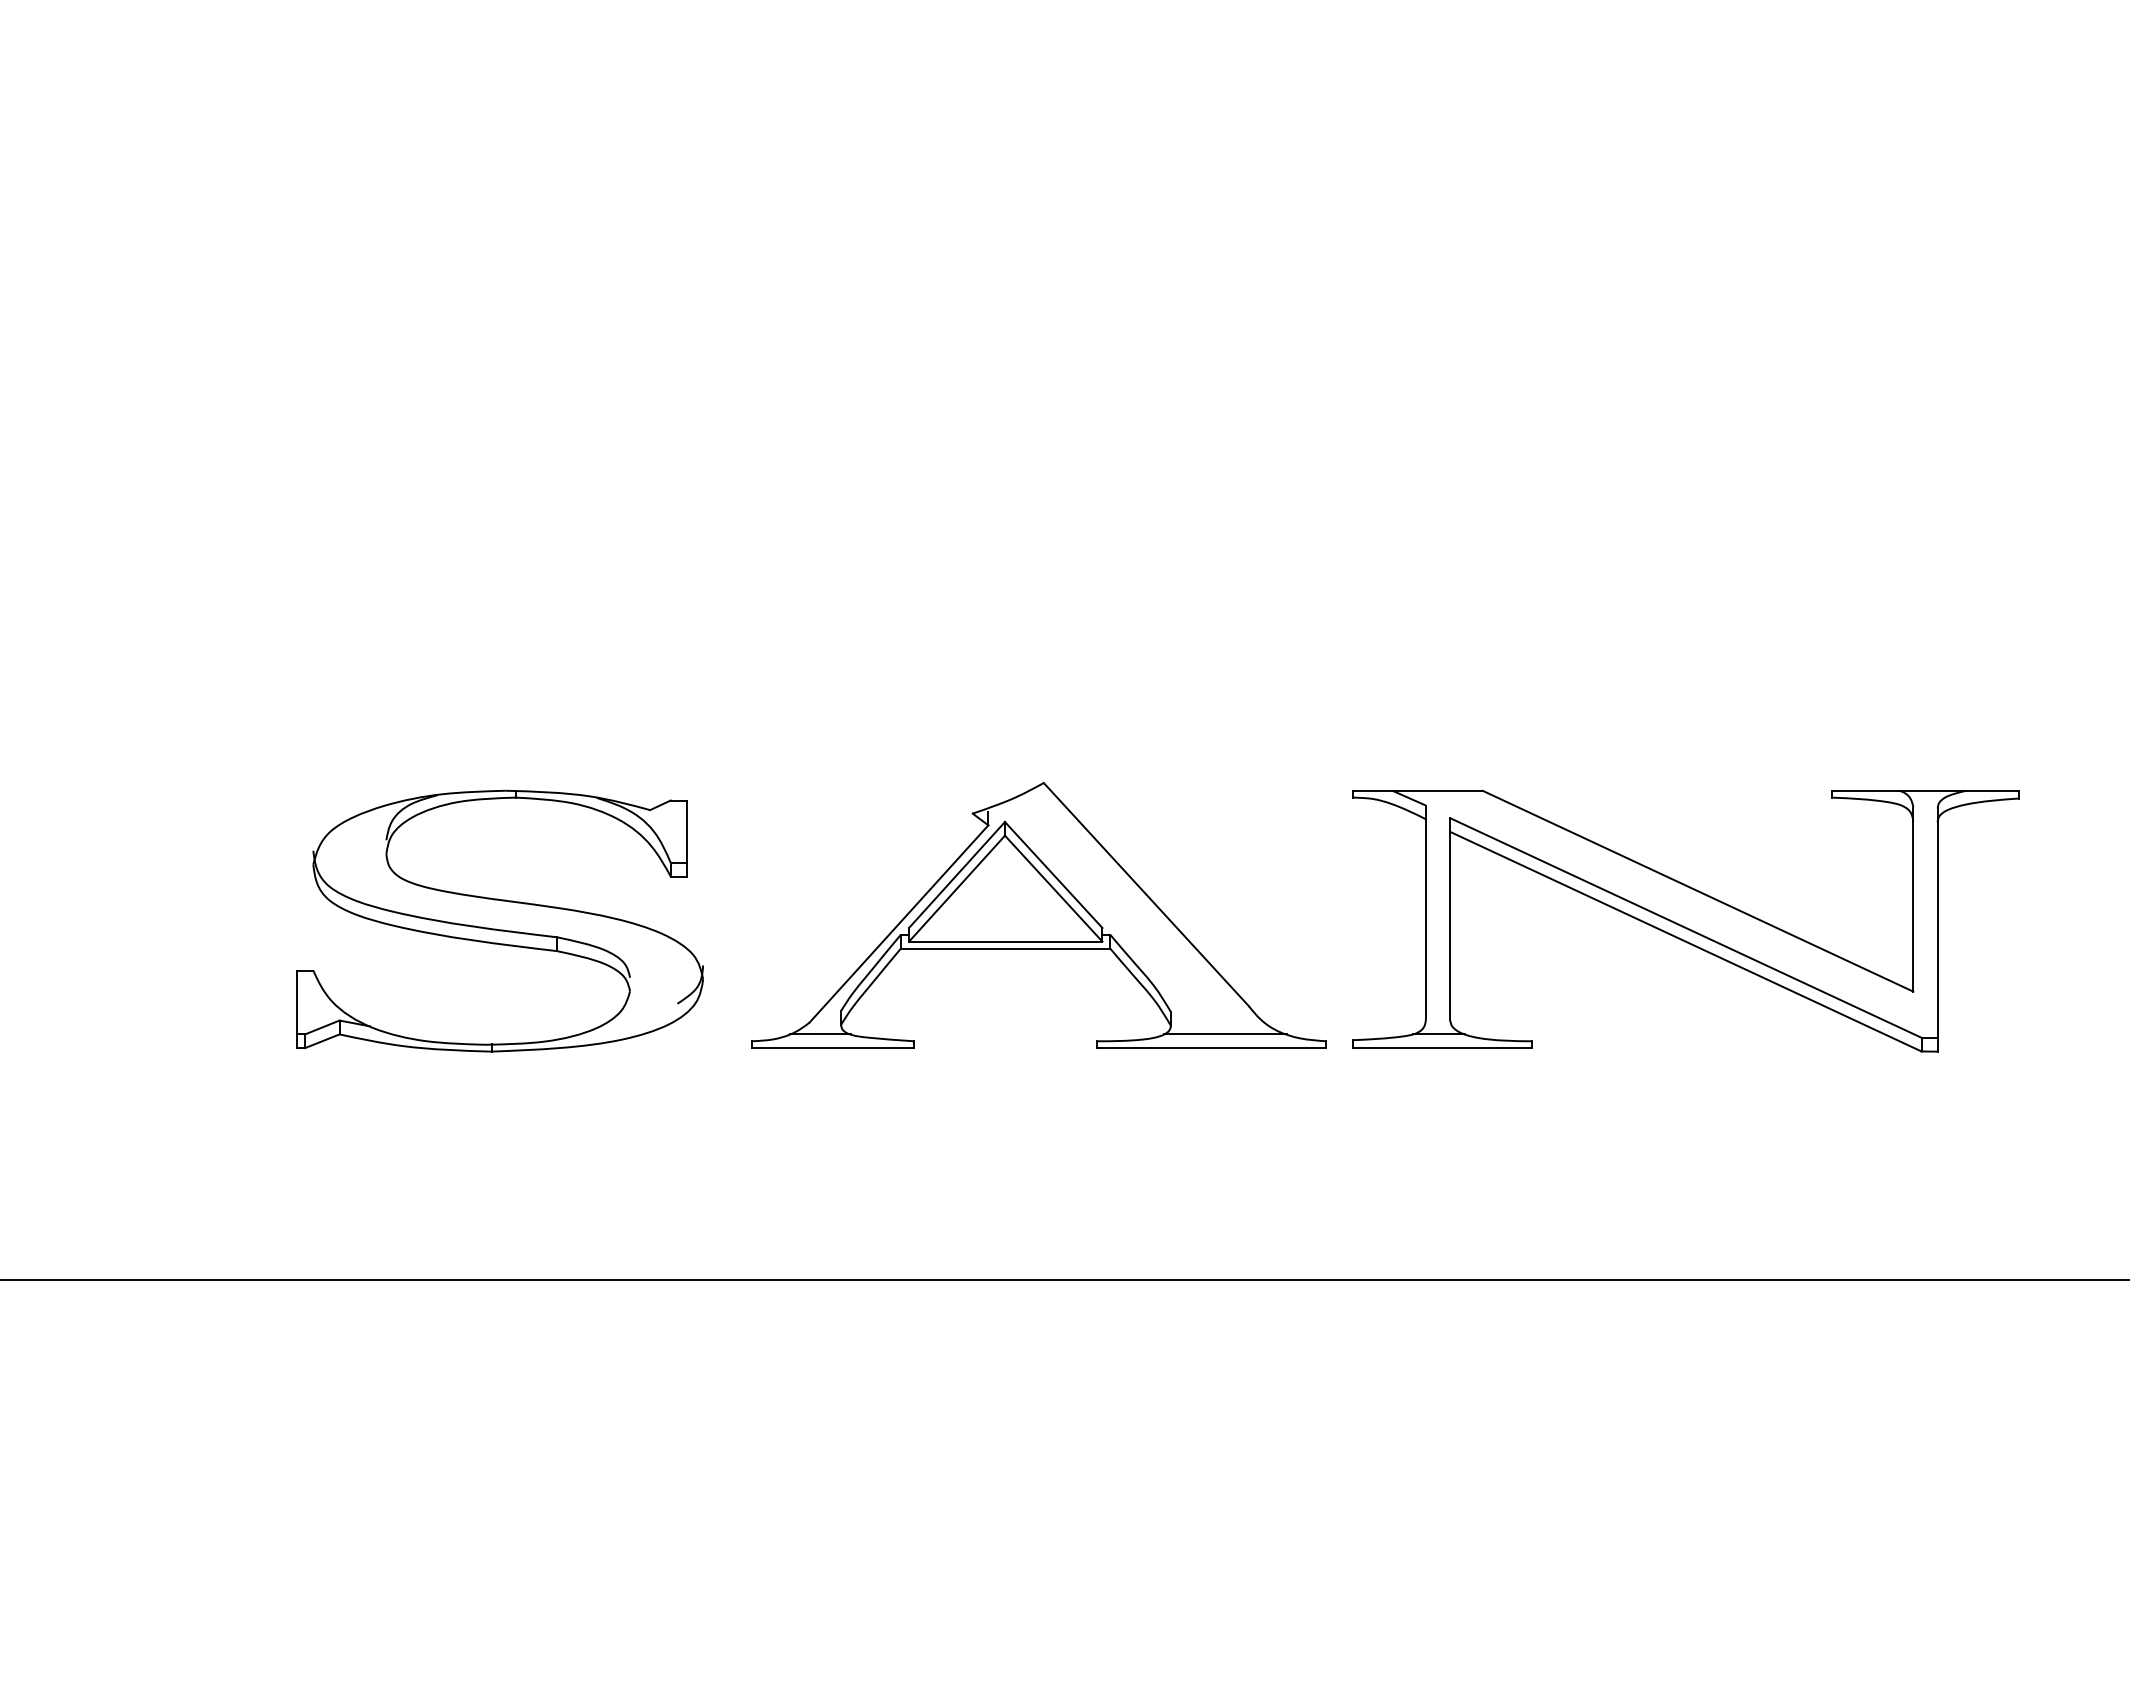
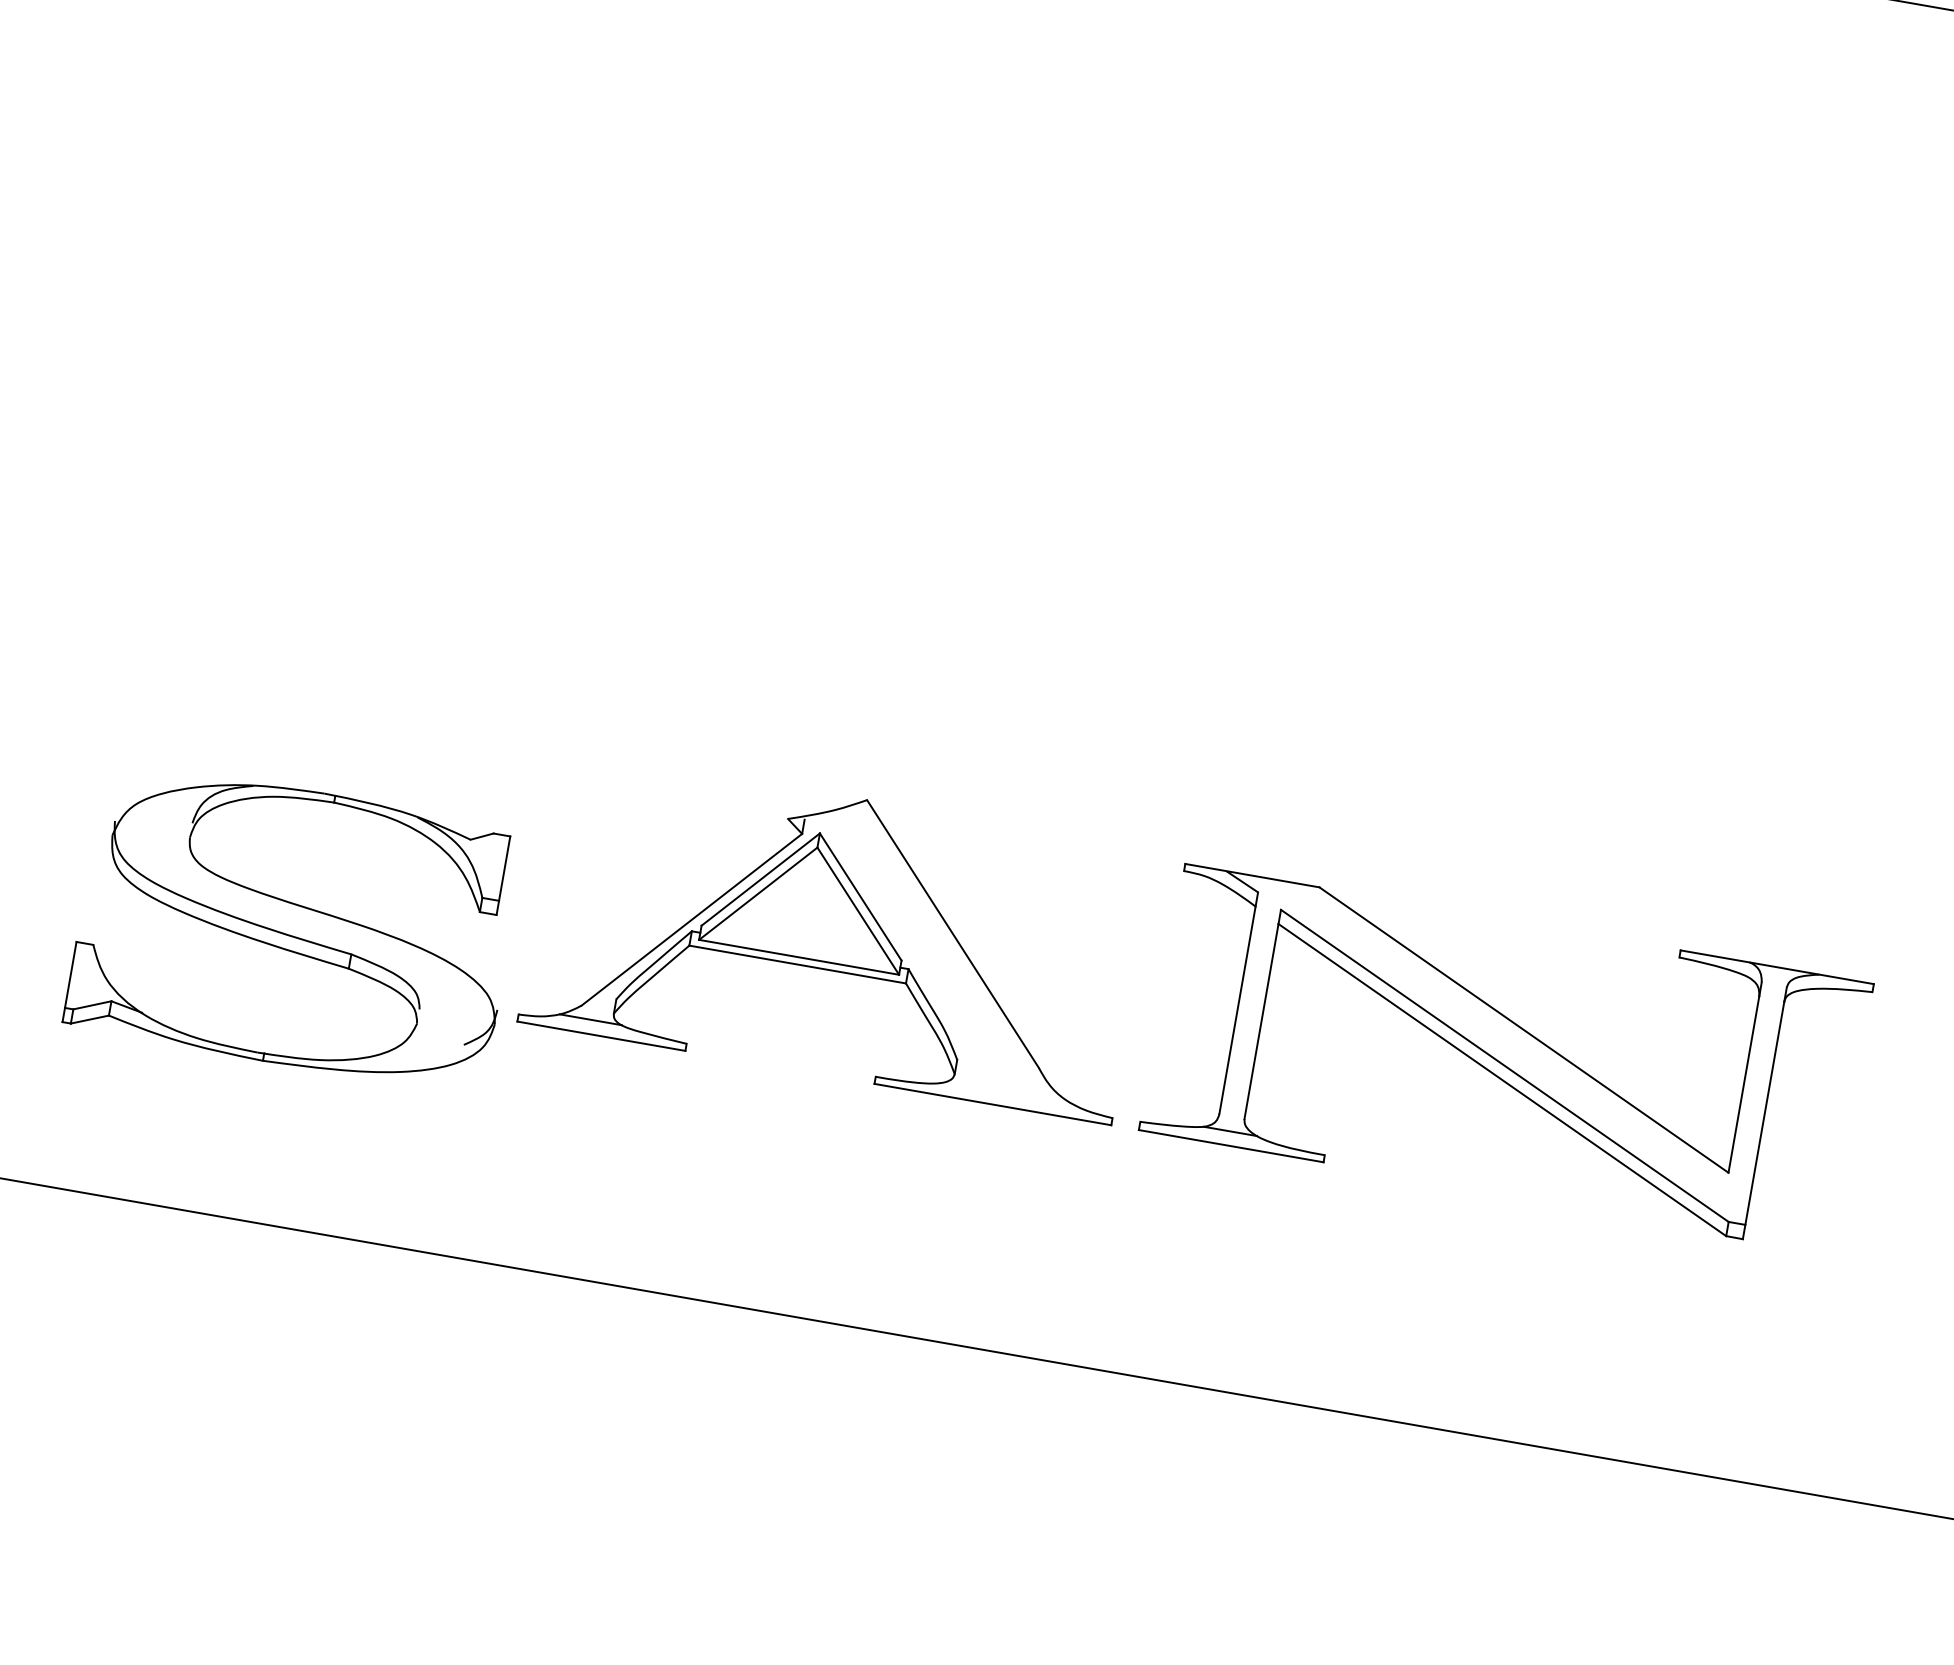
part: (499, 920) -> (294, 926), moved
line: (1225, 1034) -> (1009, 1092), removed

